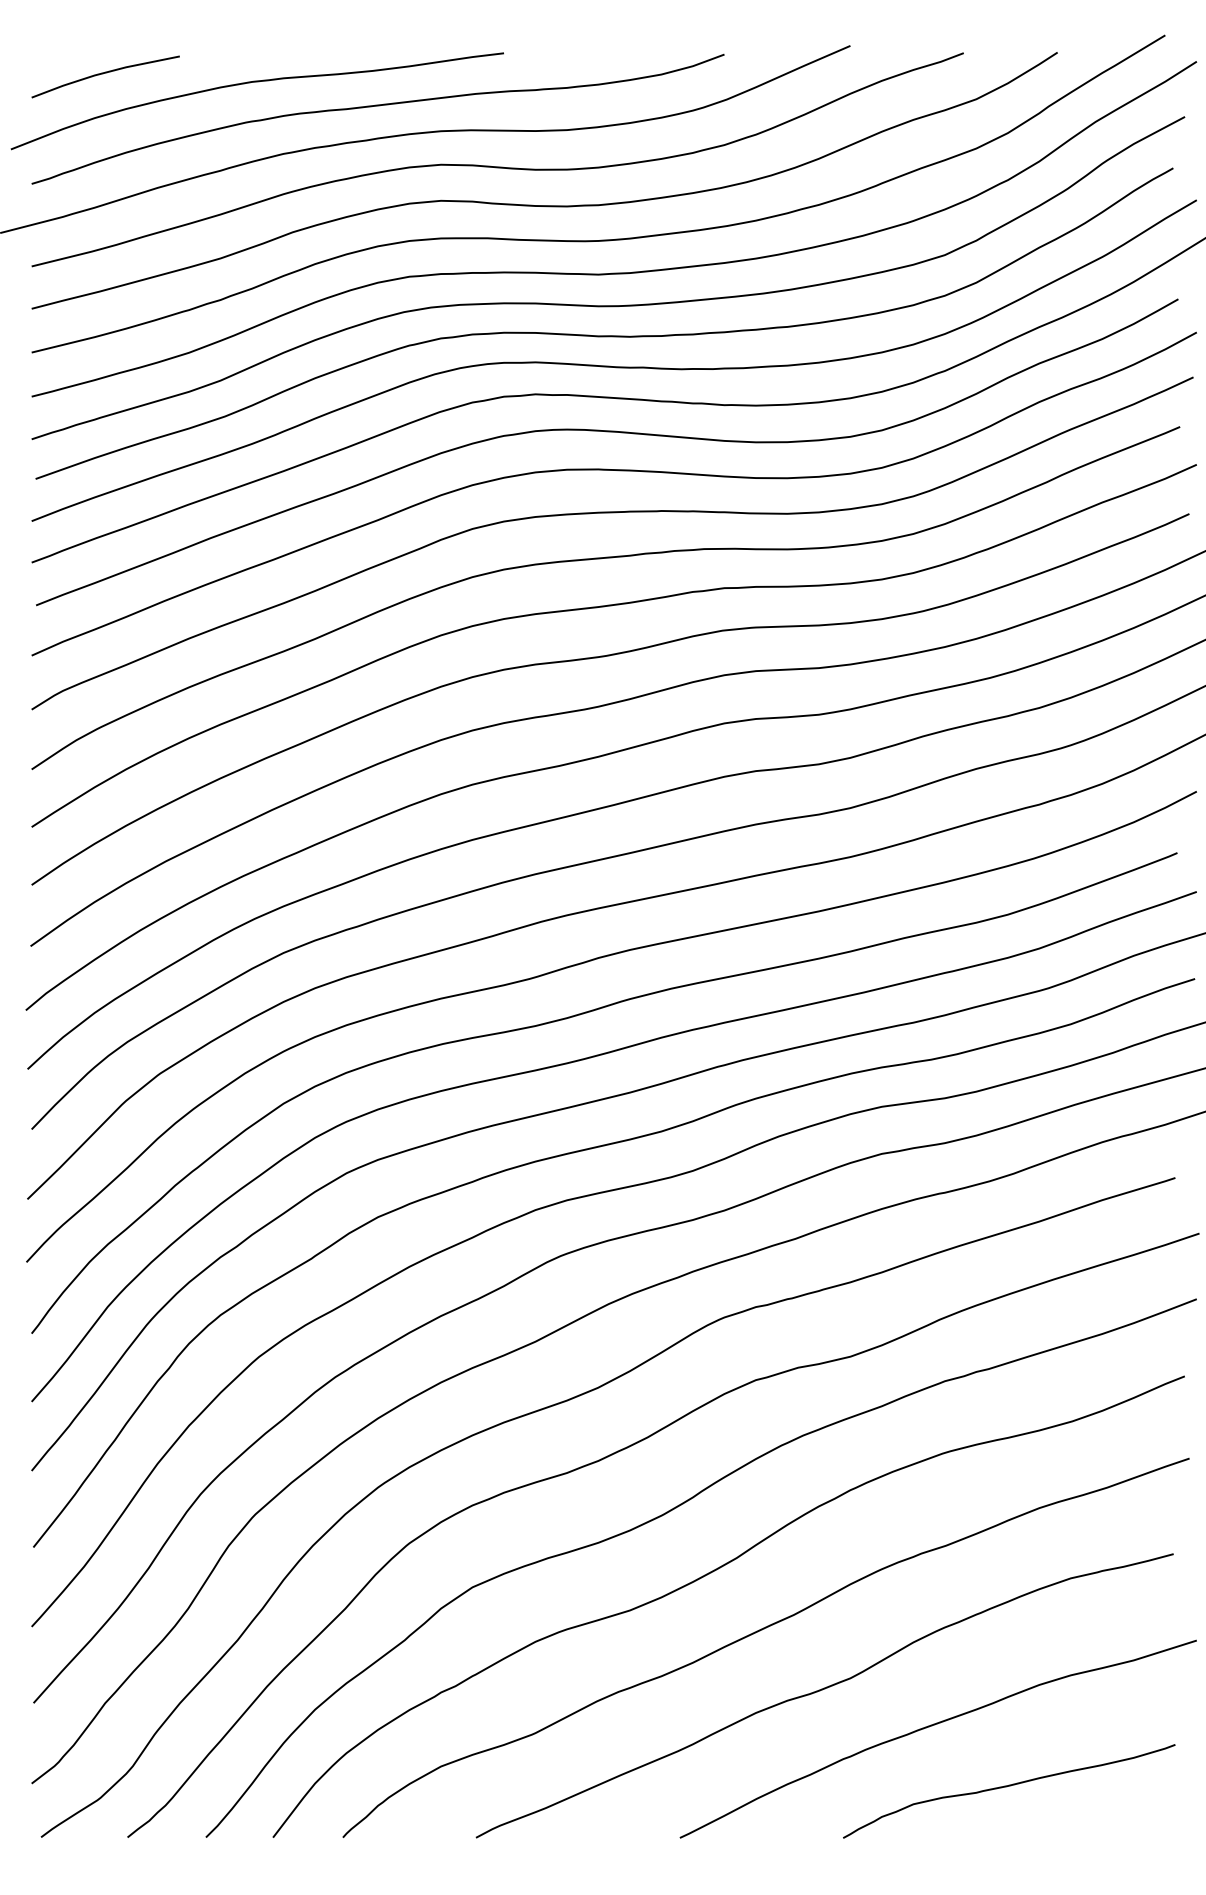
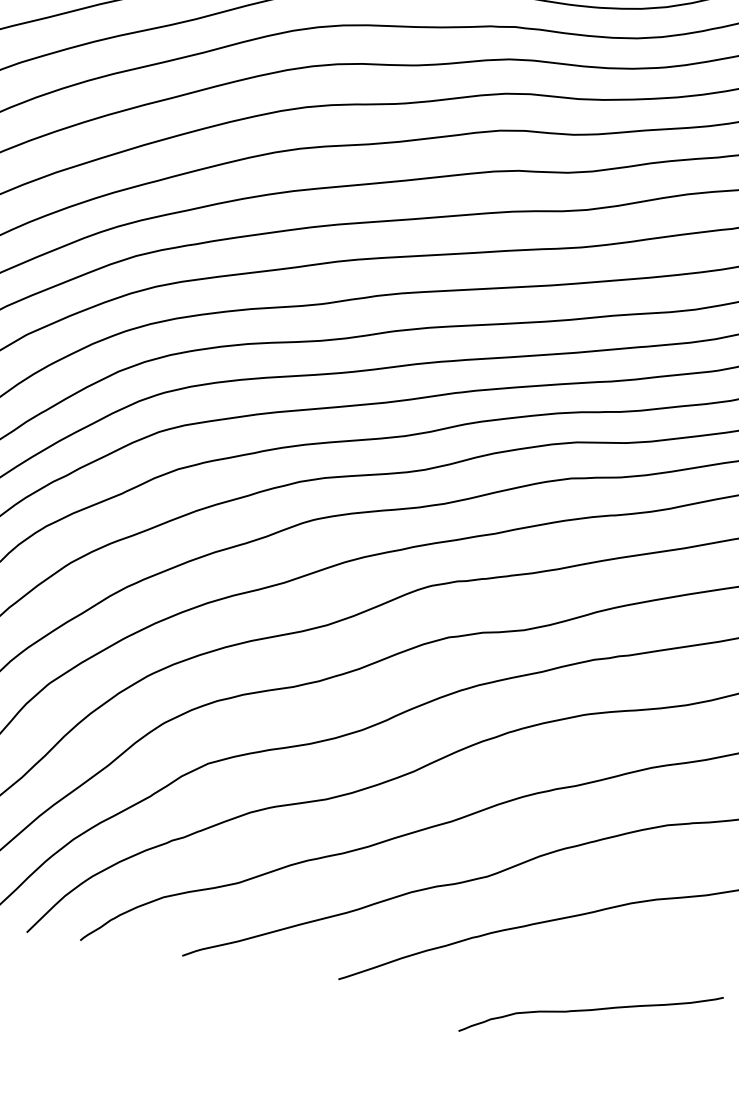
curve: (1009, 1786) -> (591, 1010), moved

